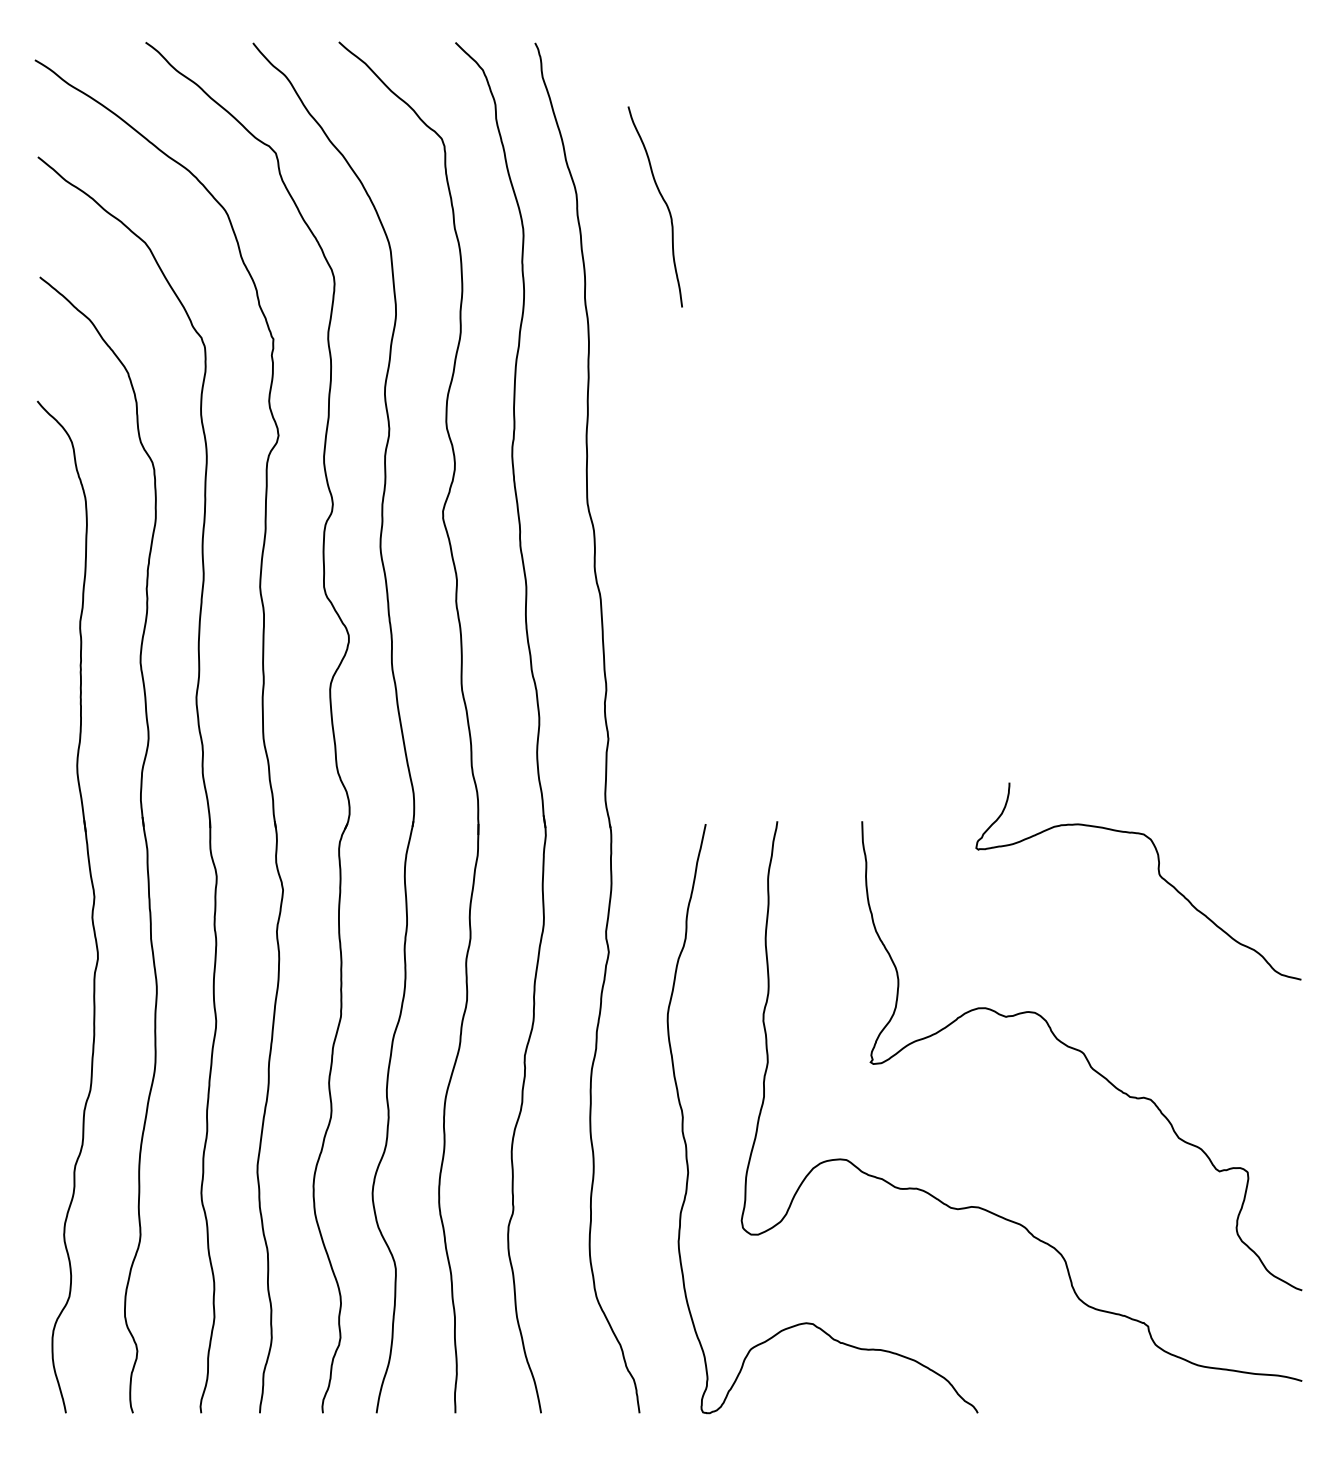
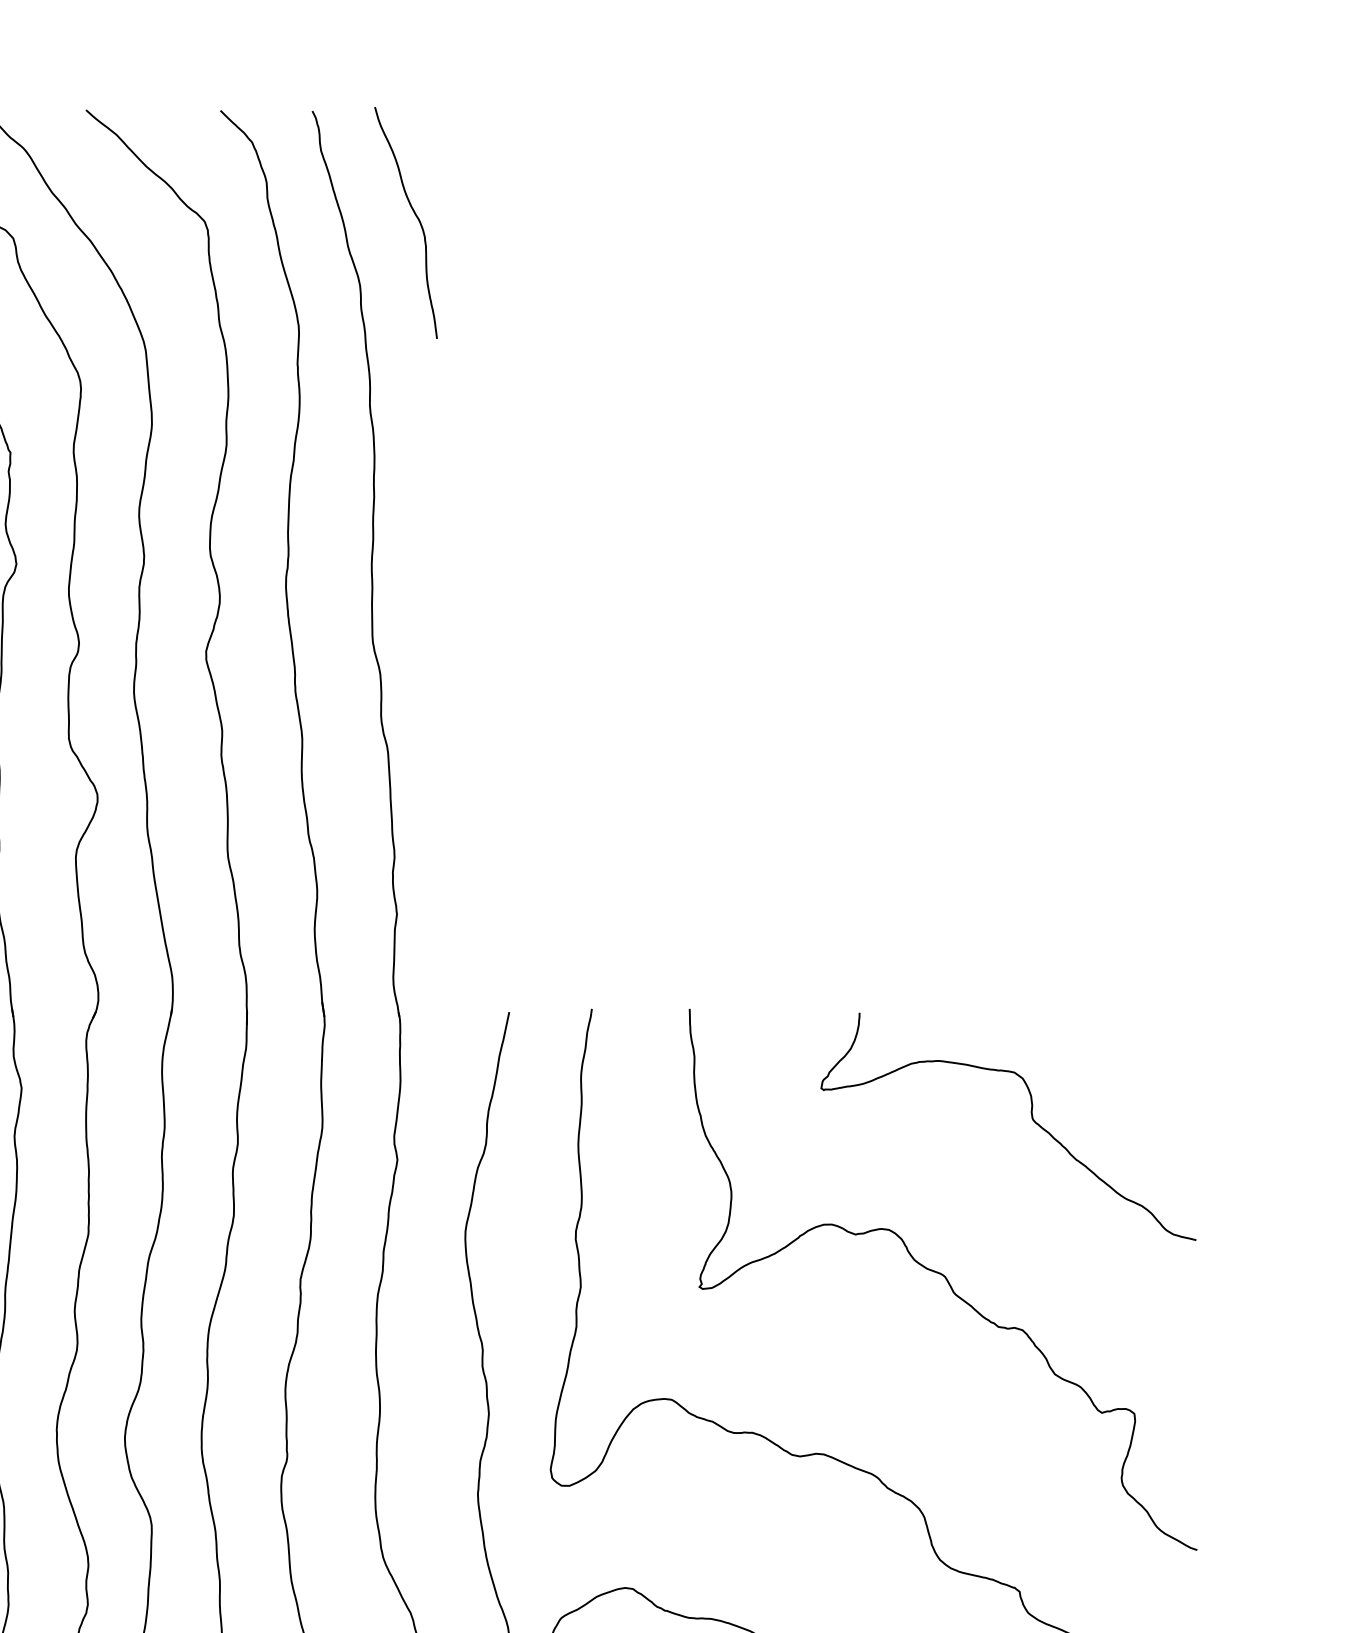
curve: (663, 201) -> (415, 216), moved
curve: (1158, 874) -> (1031, 1118), moved

